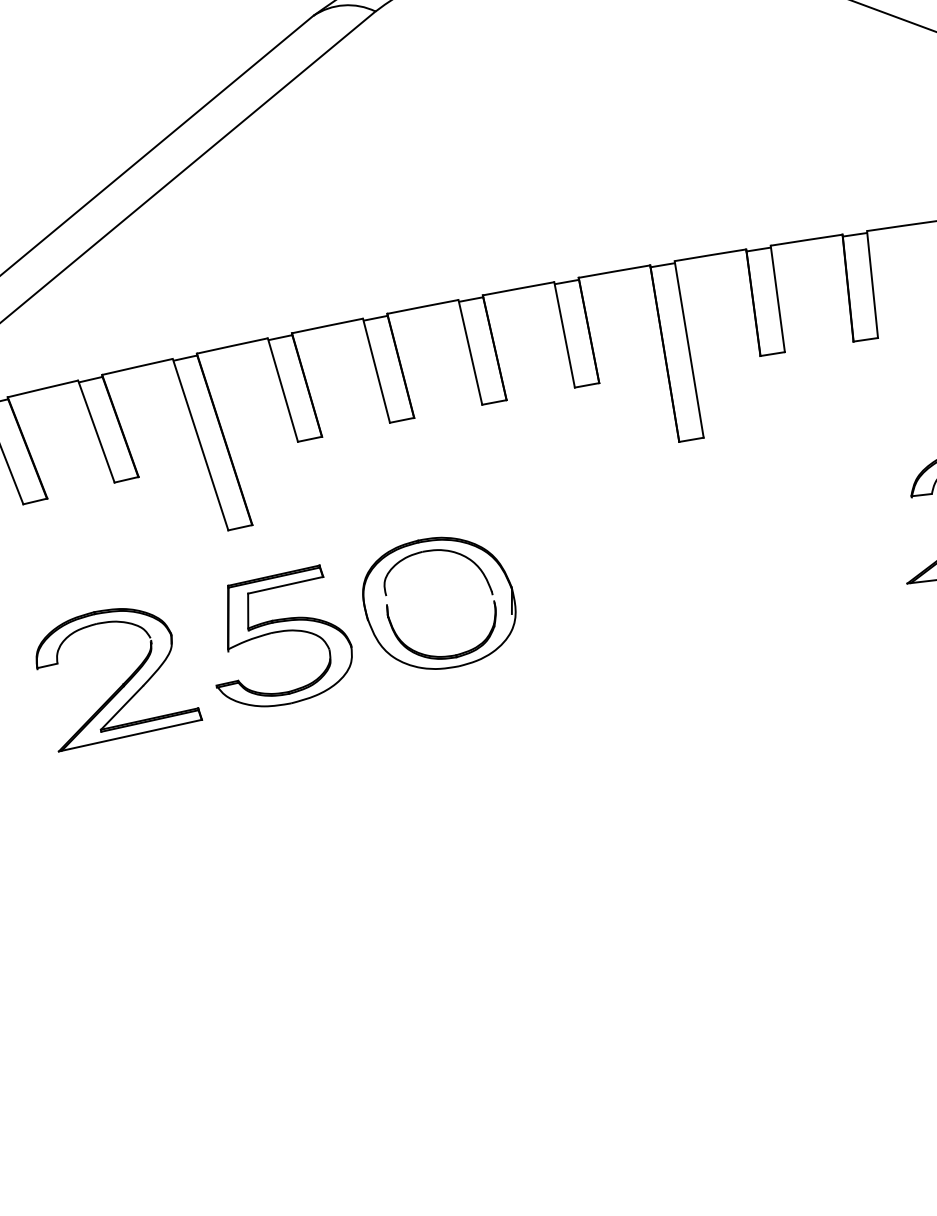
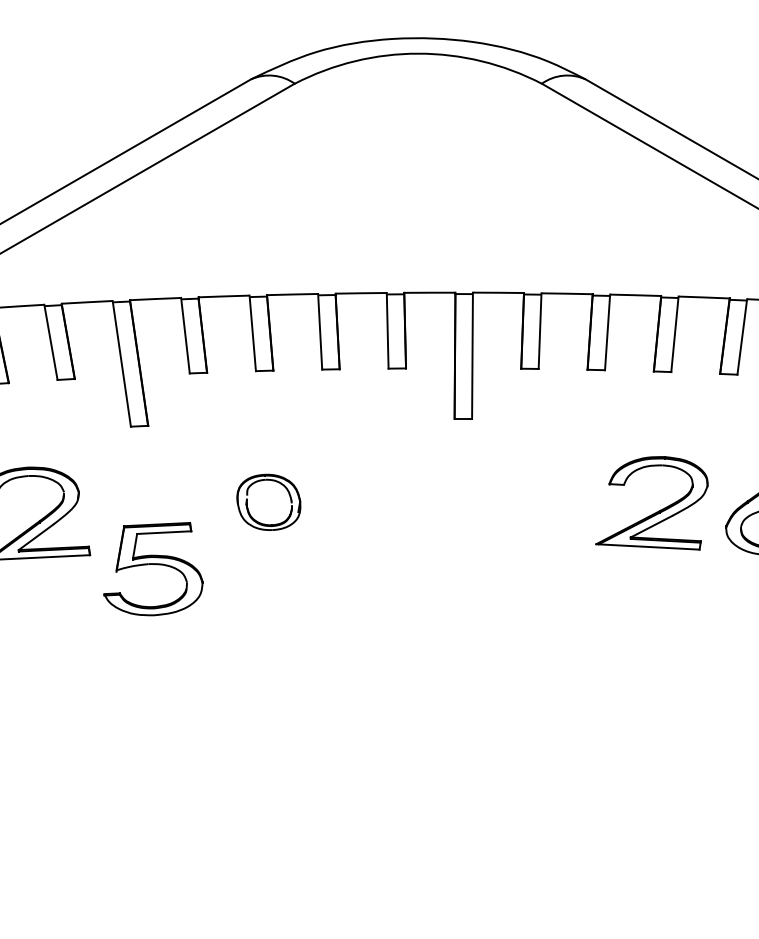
part: (438, 603) -> (268, 502), size x0.6
part: (279, 639) -> (153, 569), moved

